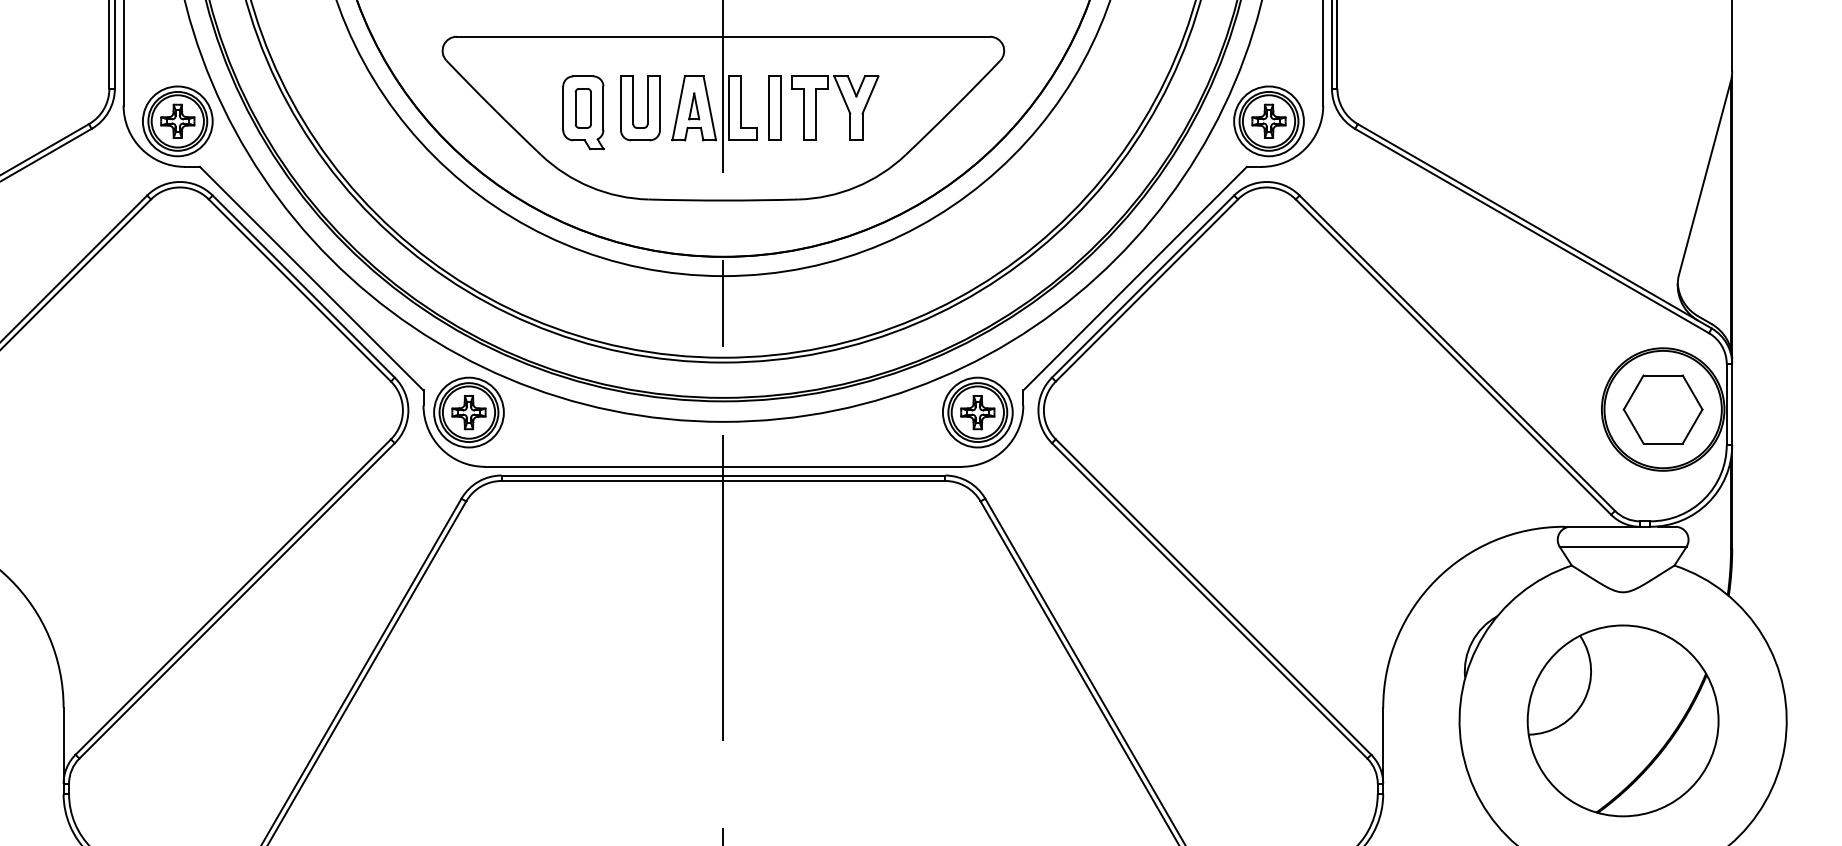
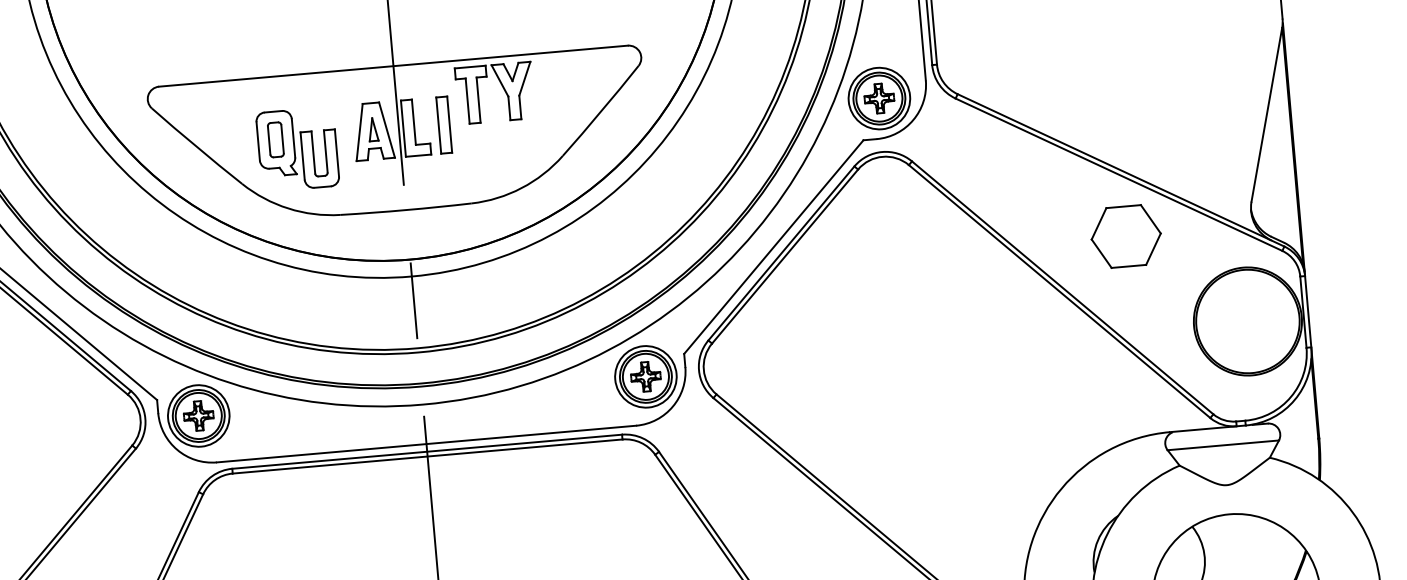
part: (844, 103) -> (502, 88), moved
part: (633, 108) -> (314, 159), moved
part: (1662, 409) -> (1125, 236), moved

